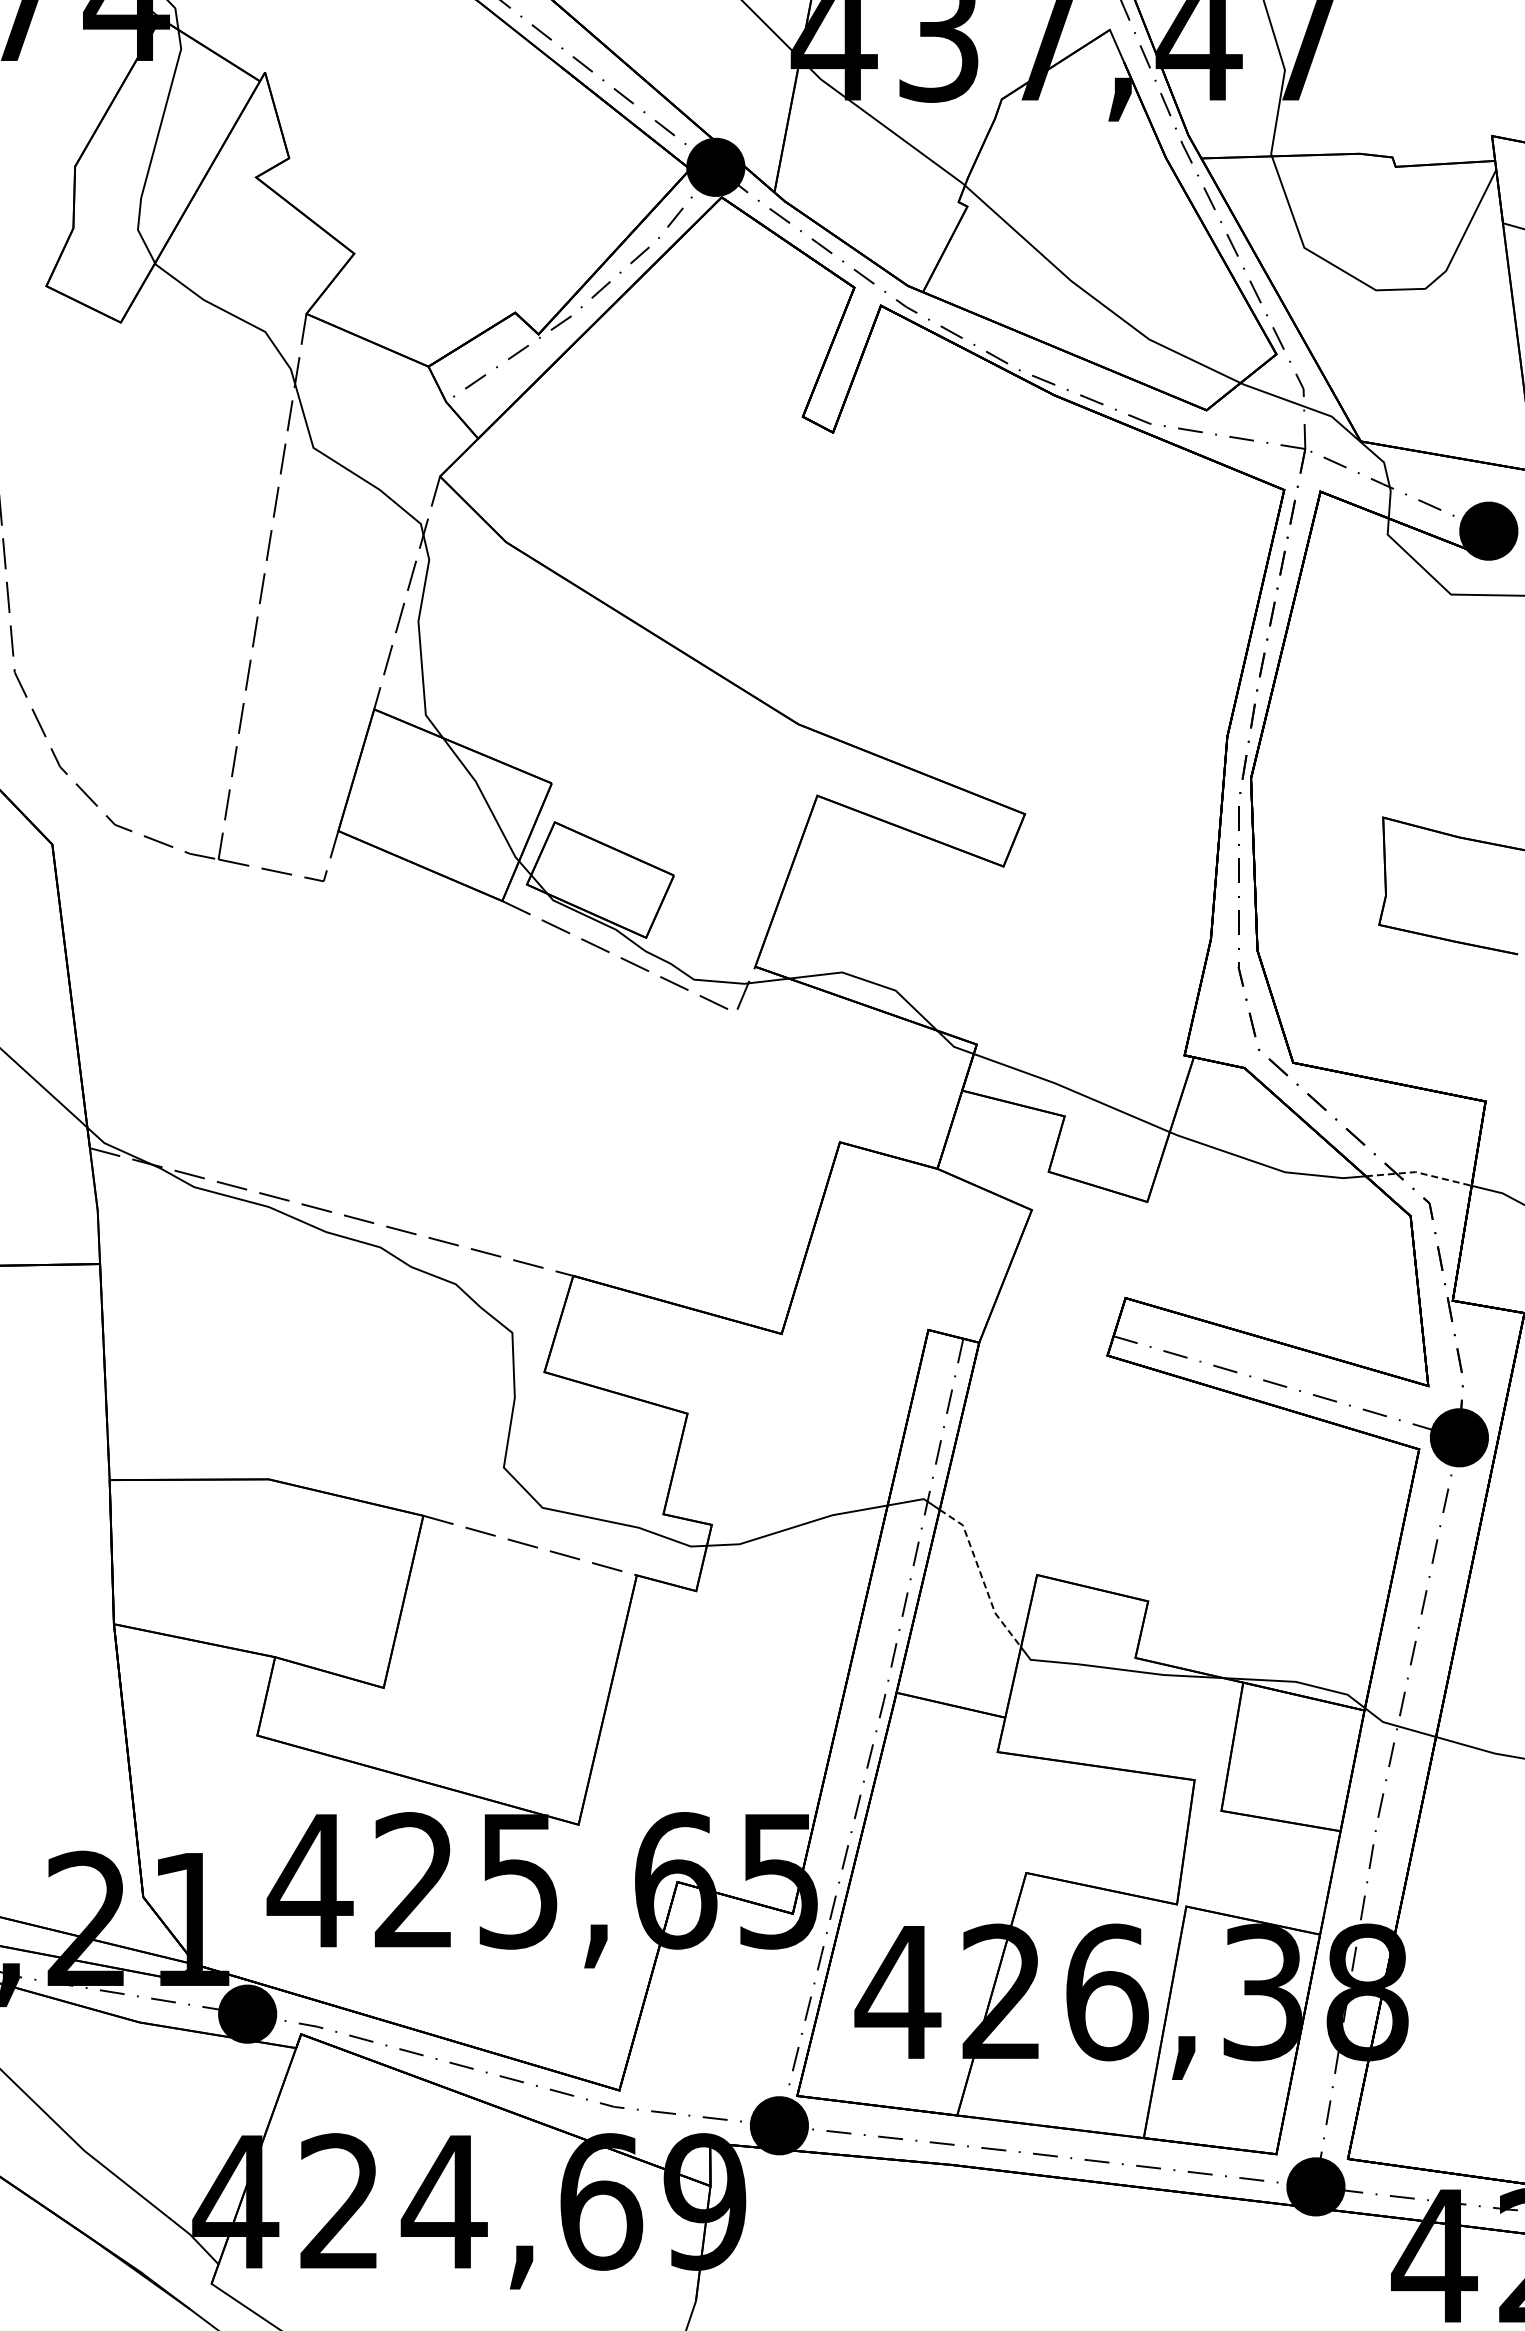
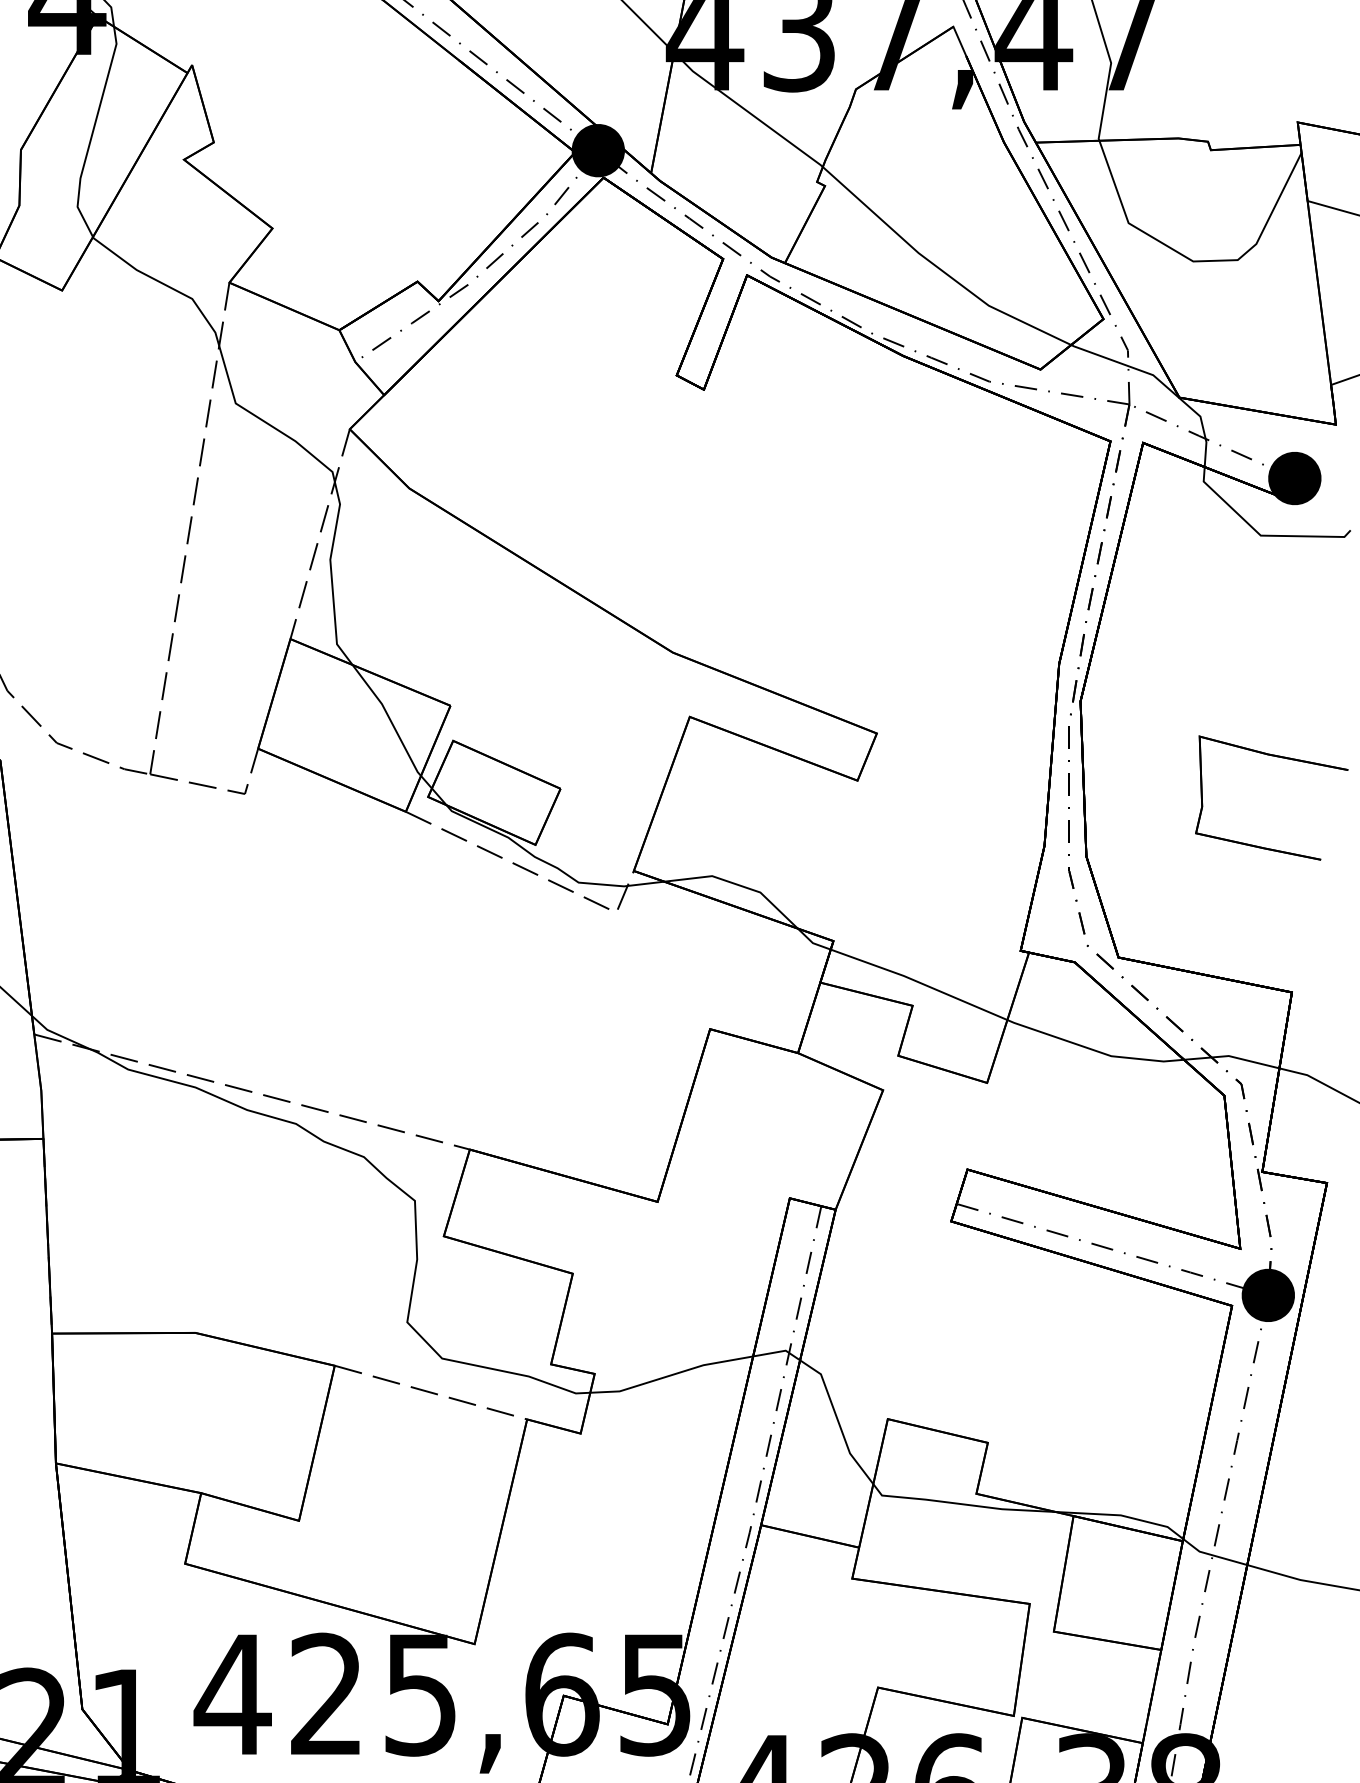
line: (1419, 1173) -> (1232, 1057), dashed -> solid
line: (981, 1576) -> (837, 1420), dashed -> solid

